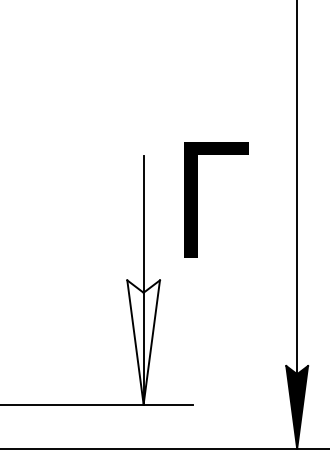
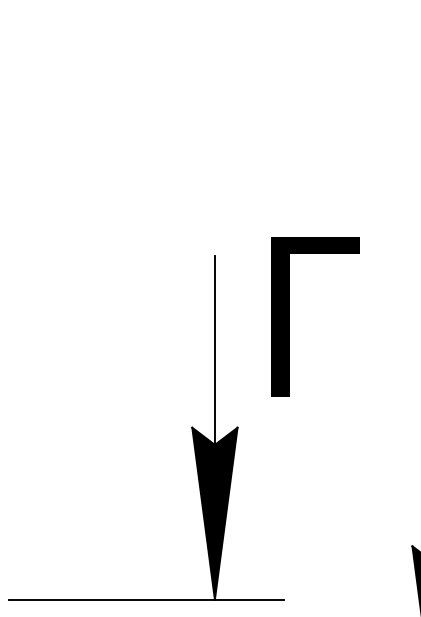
fill: (143, 342) -> (214, 513), added

